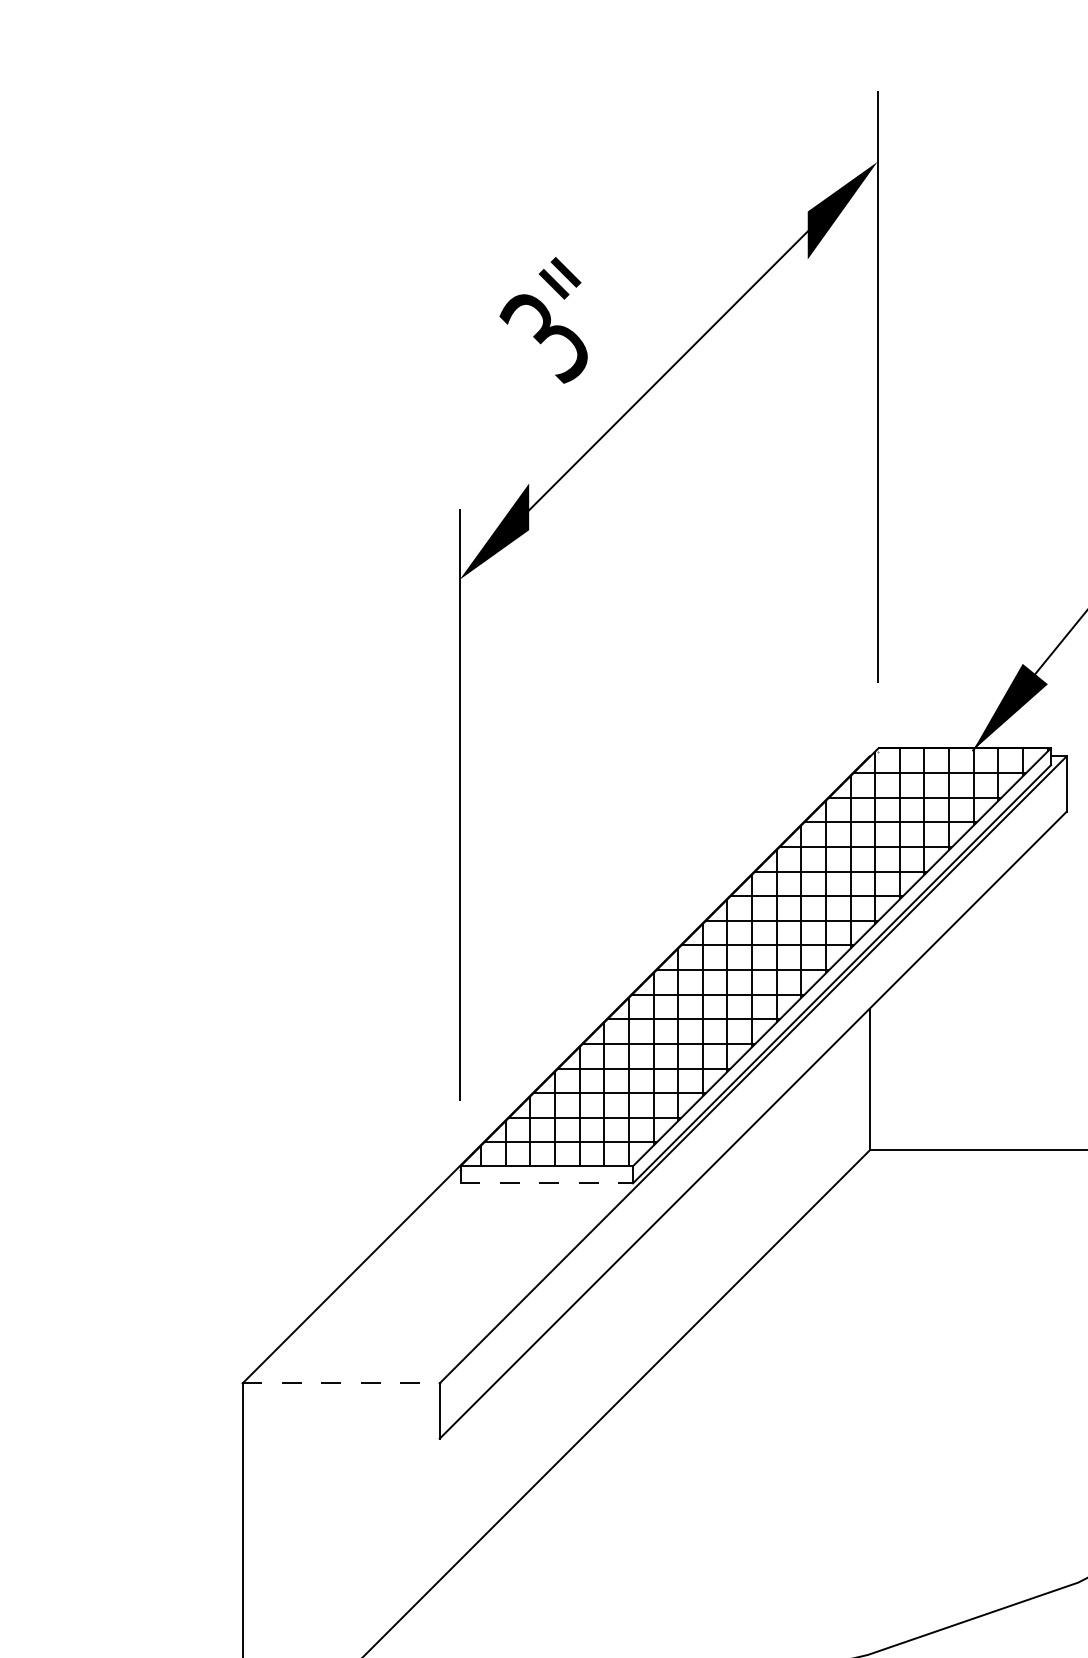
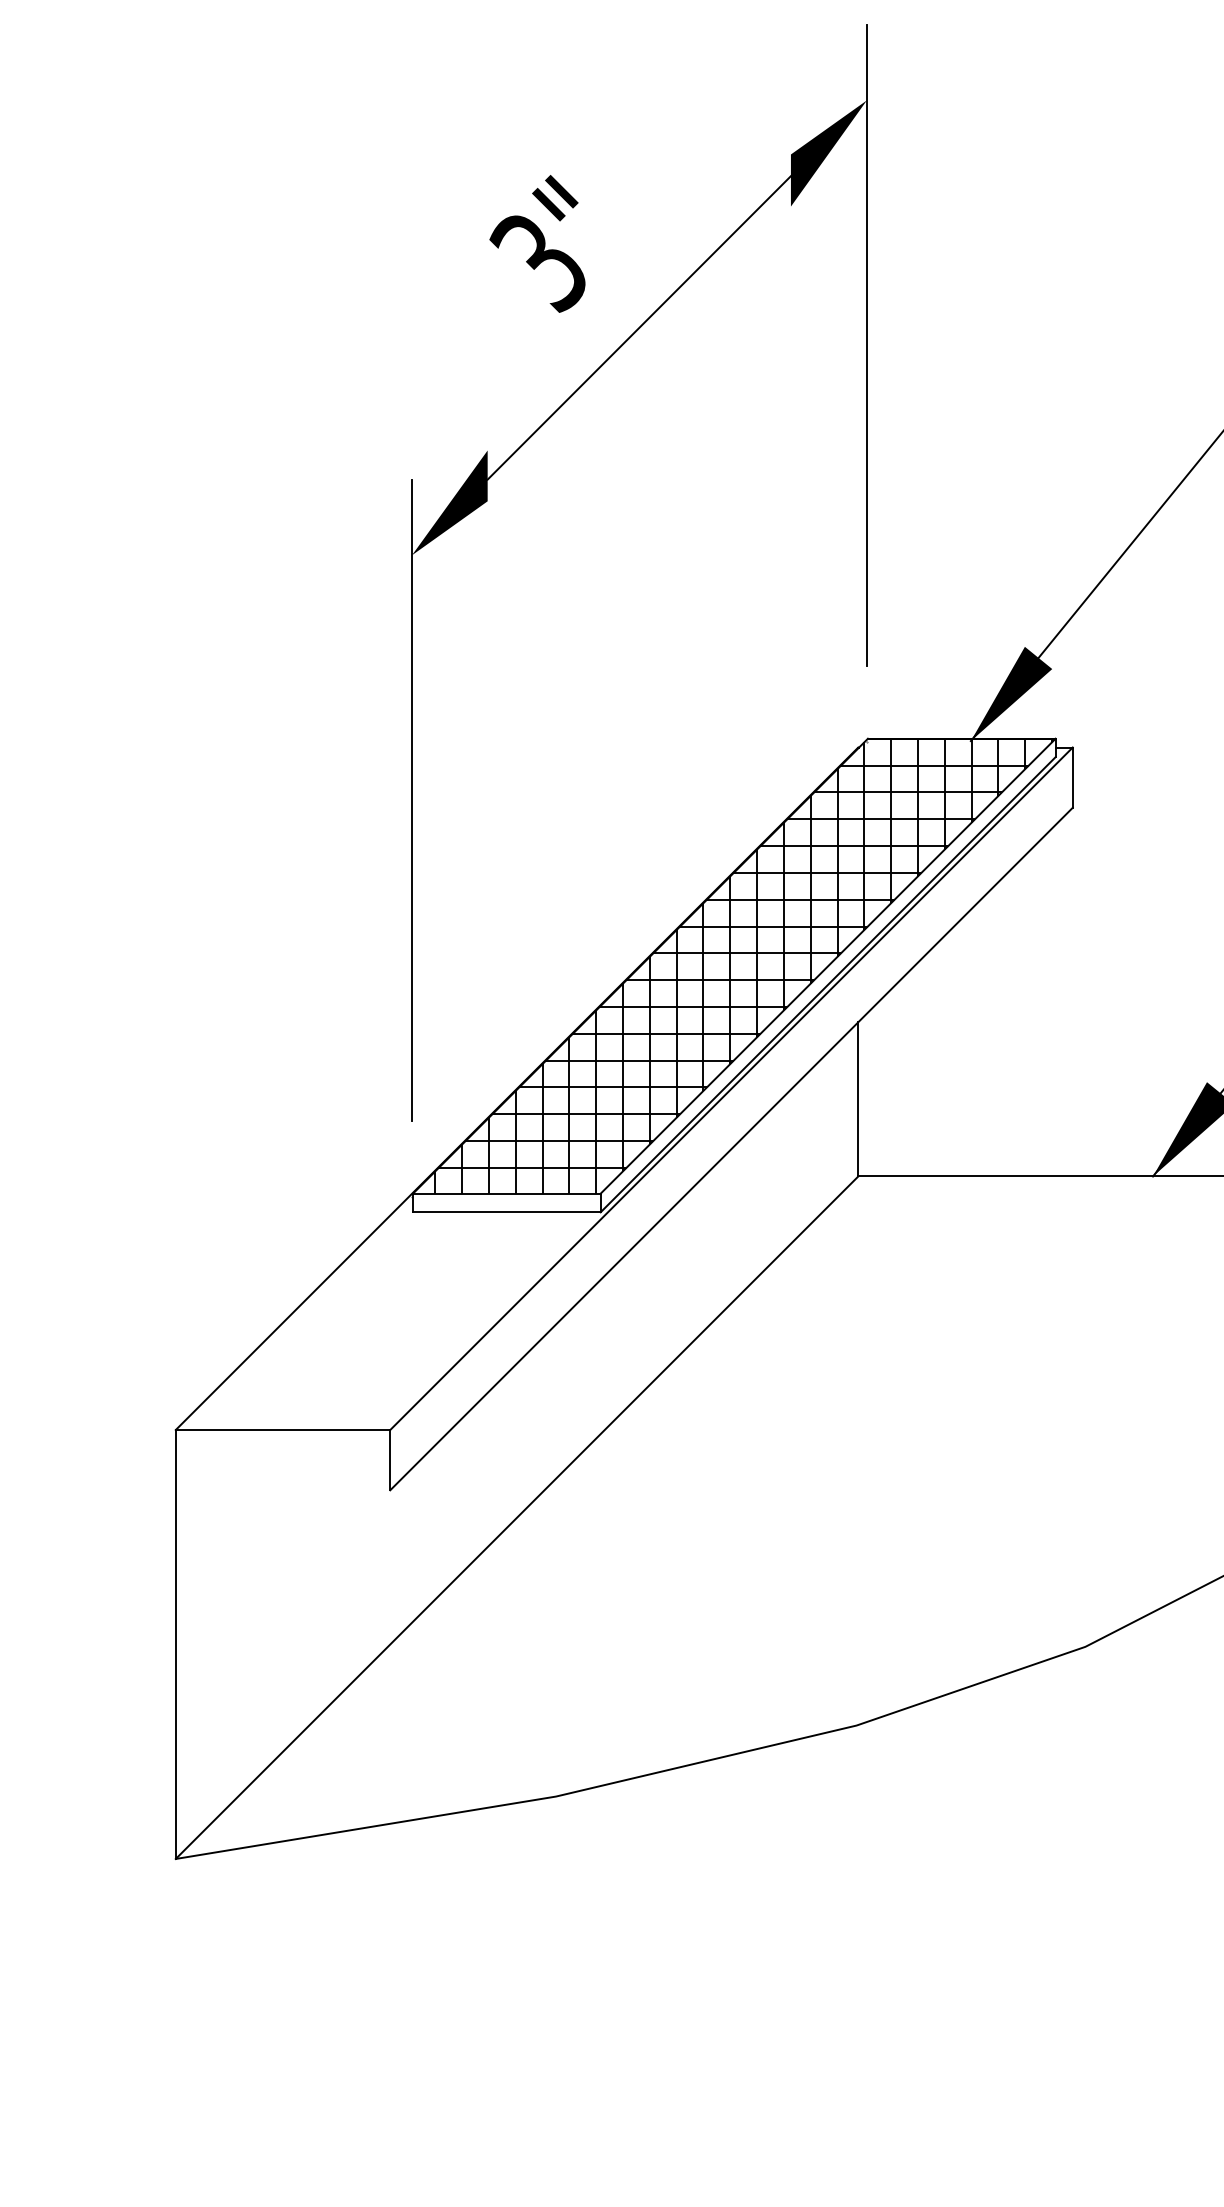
text: (543, 319) -> (537, 243), moved
line: (546, 1183) -> (506, 1212), dashed -> solid
line: (341, 1383) -> (283, 1430), dashed -> solid

